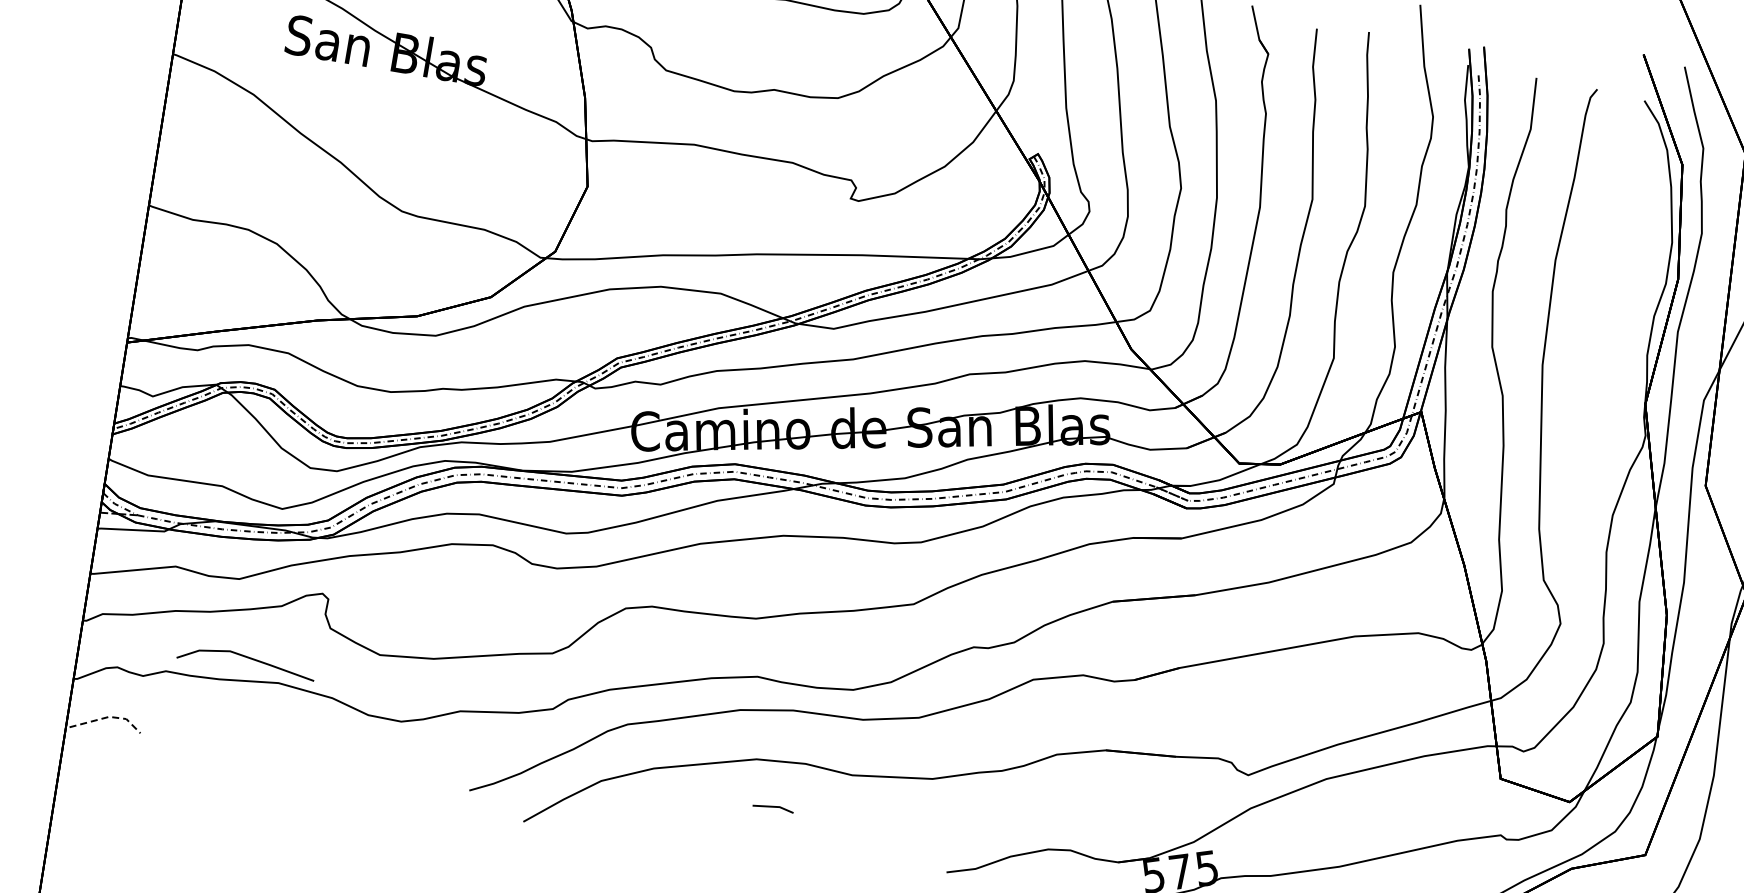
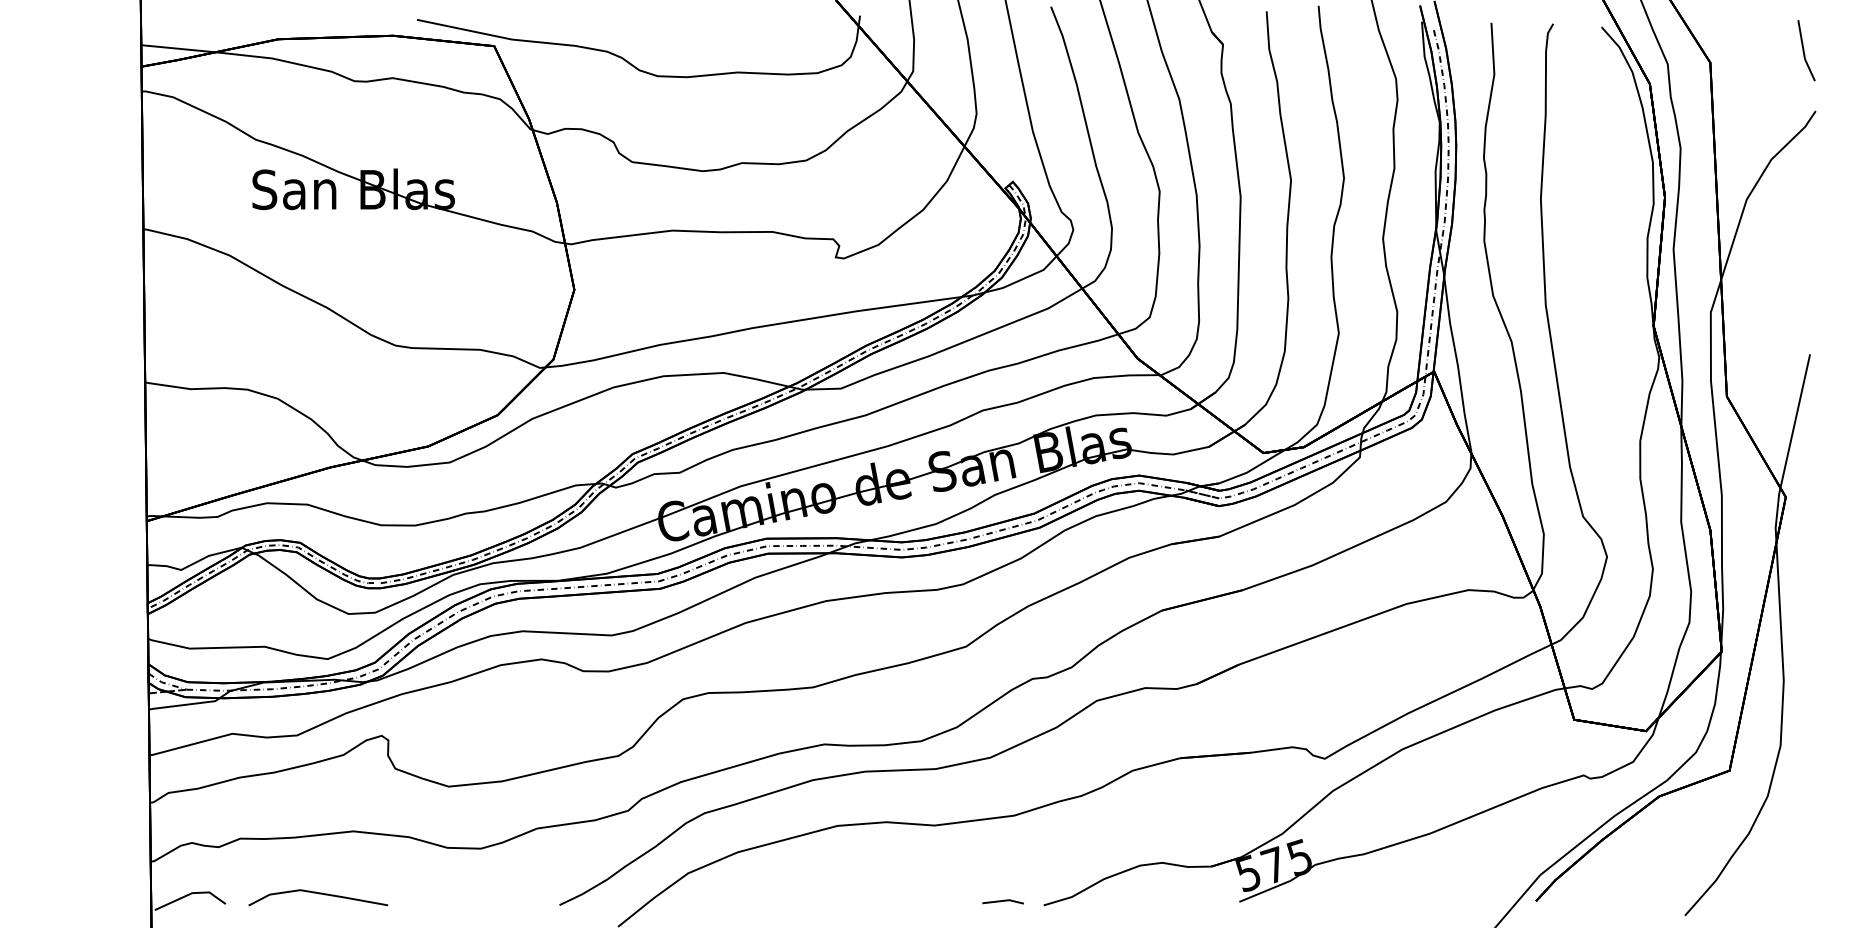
line: (247, 658) -> (318, 894), moved
line: (109, 717) -> (192, 893), dashed -> solid
line: (772, 807) -> (1002, 901), moved

